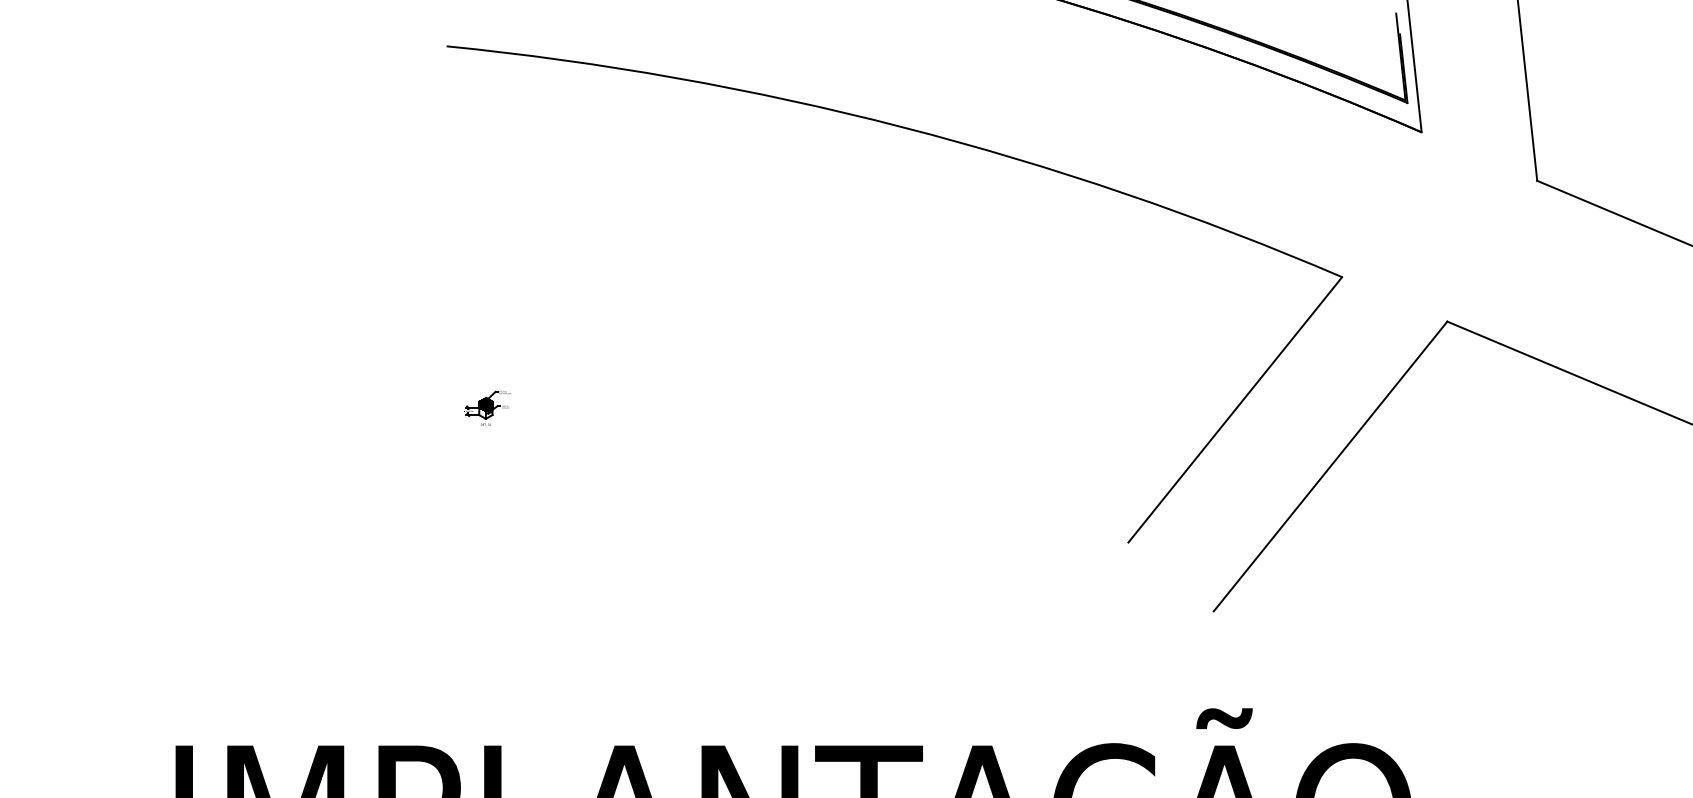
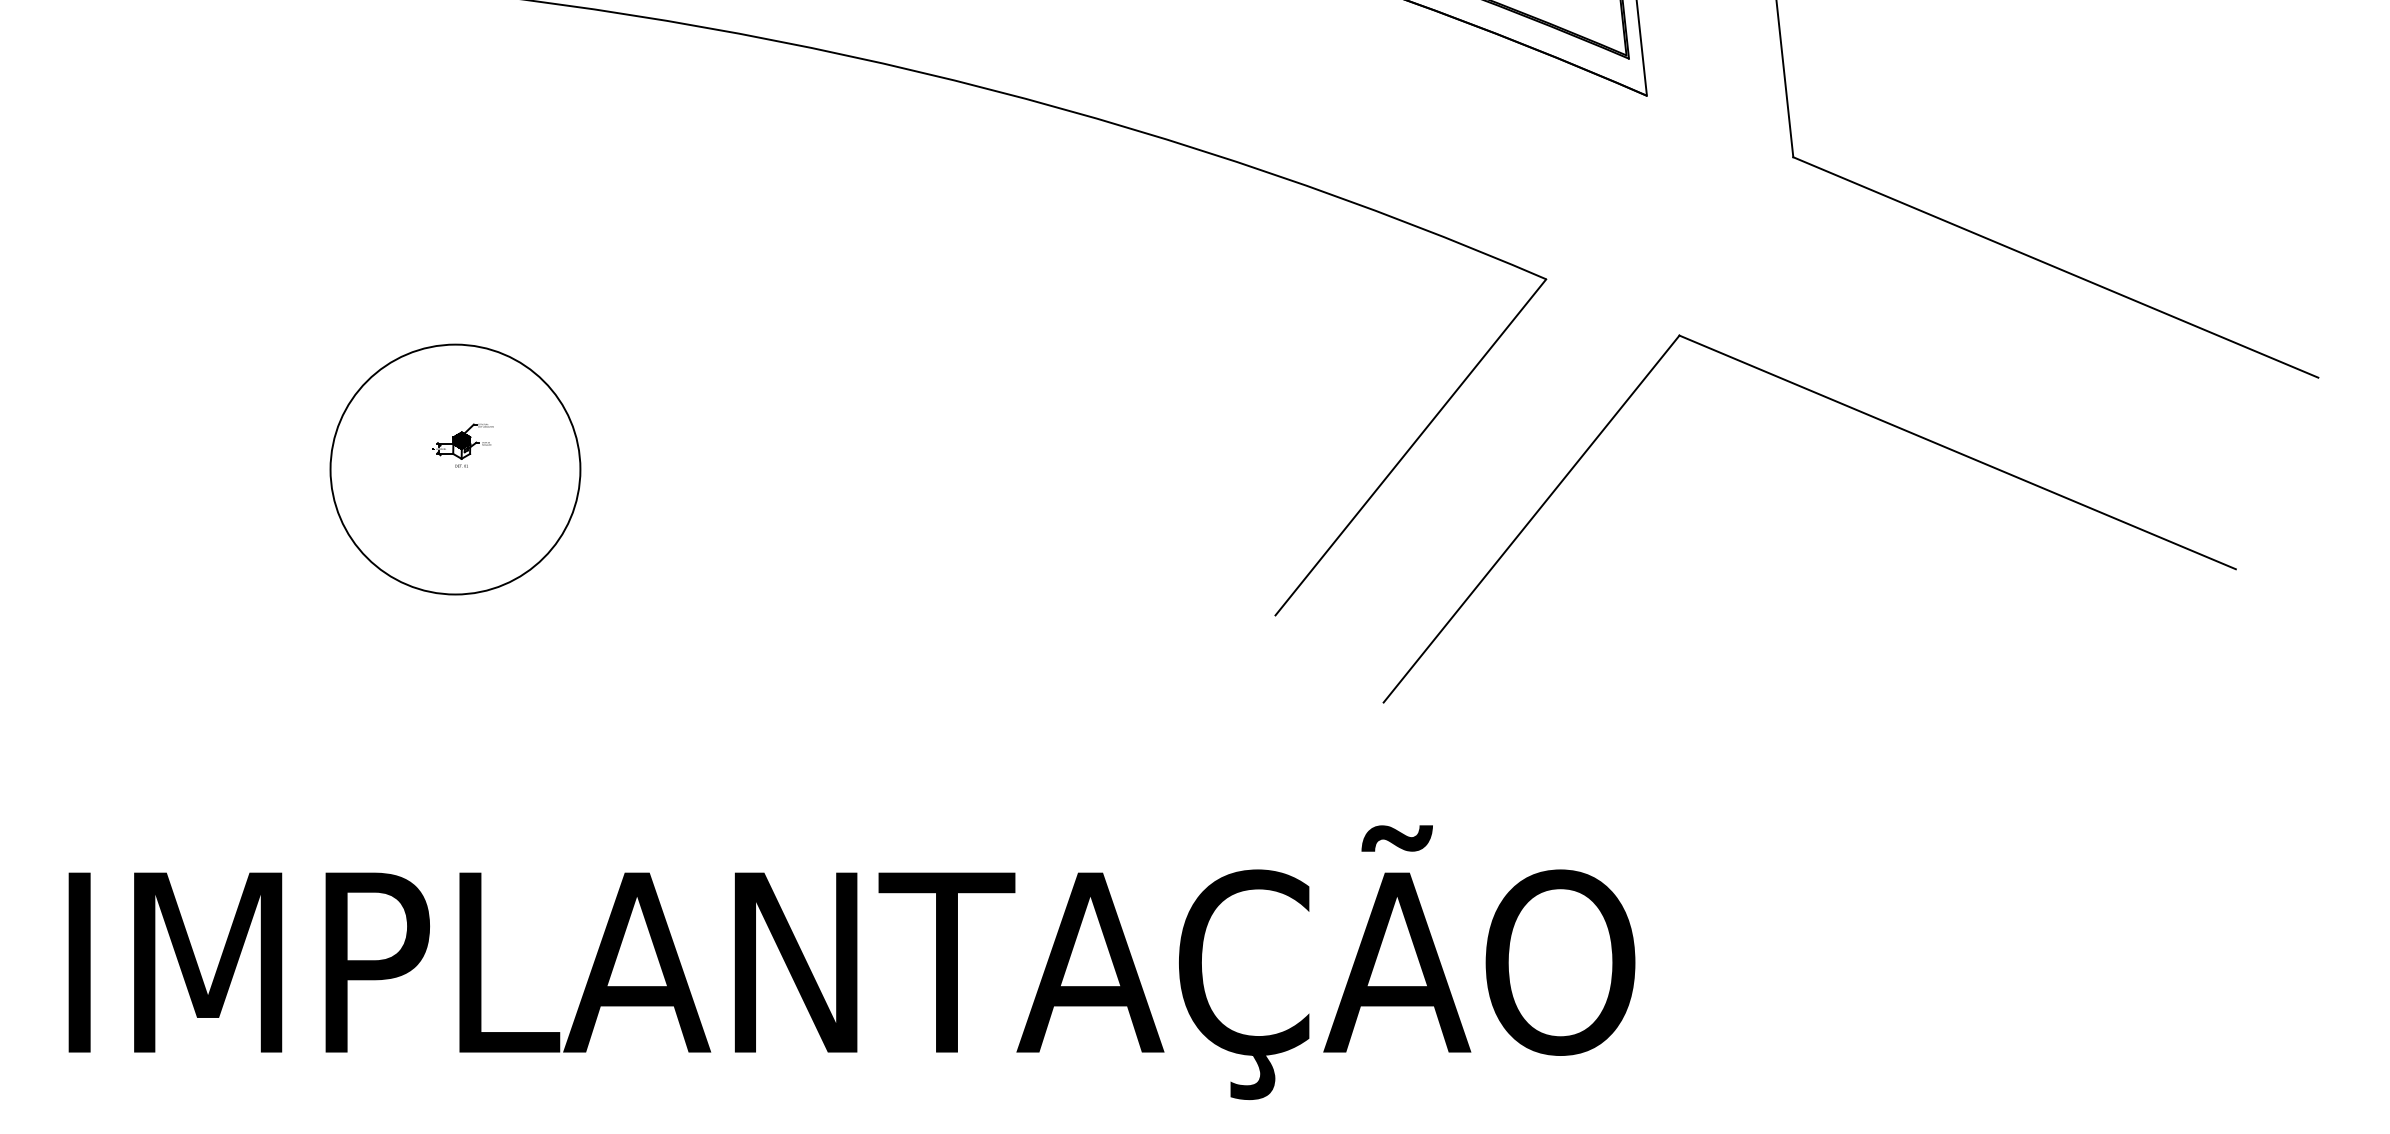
circle: (481, 427) -> (455, 469), added

